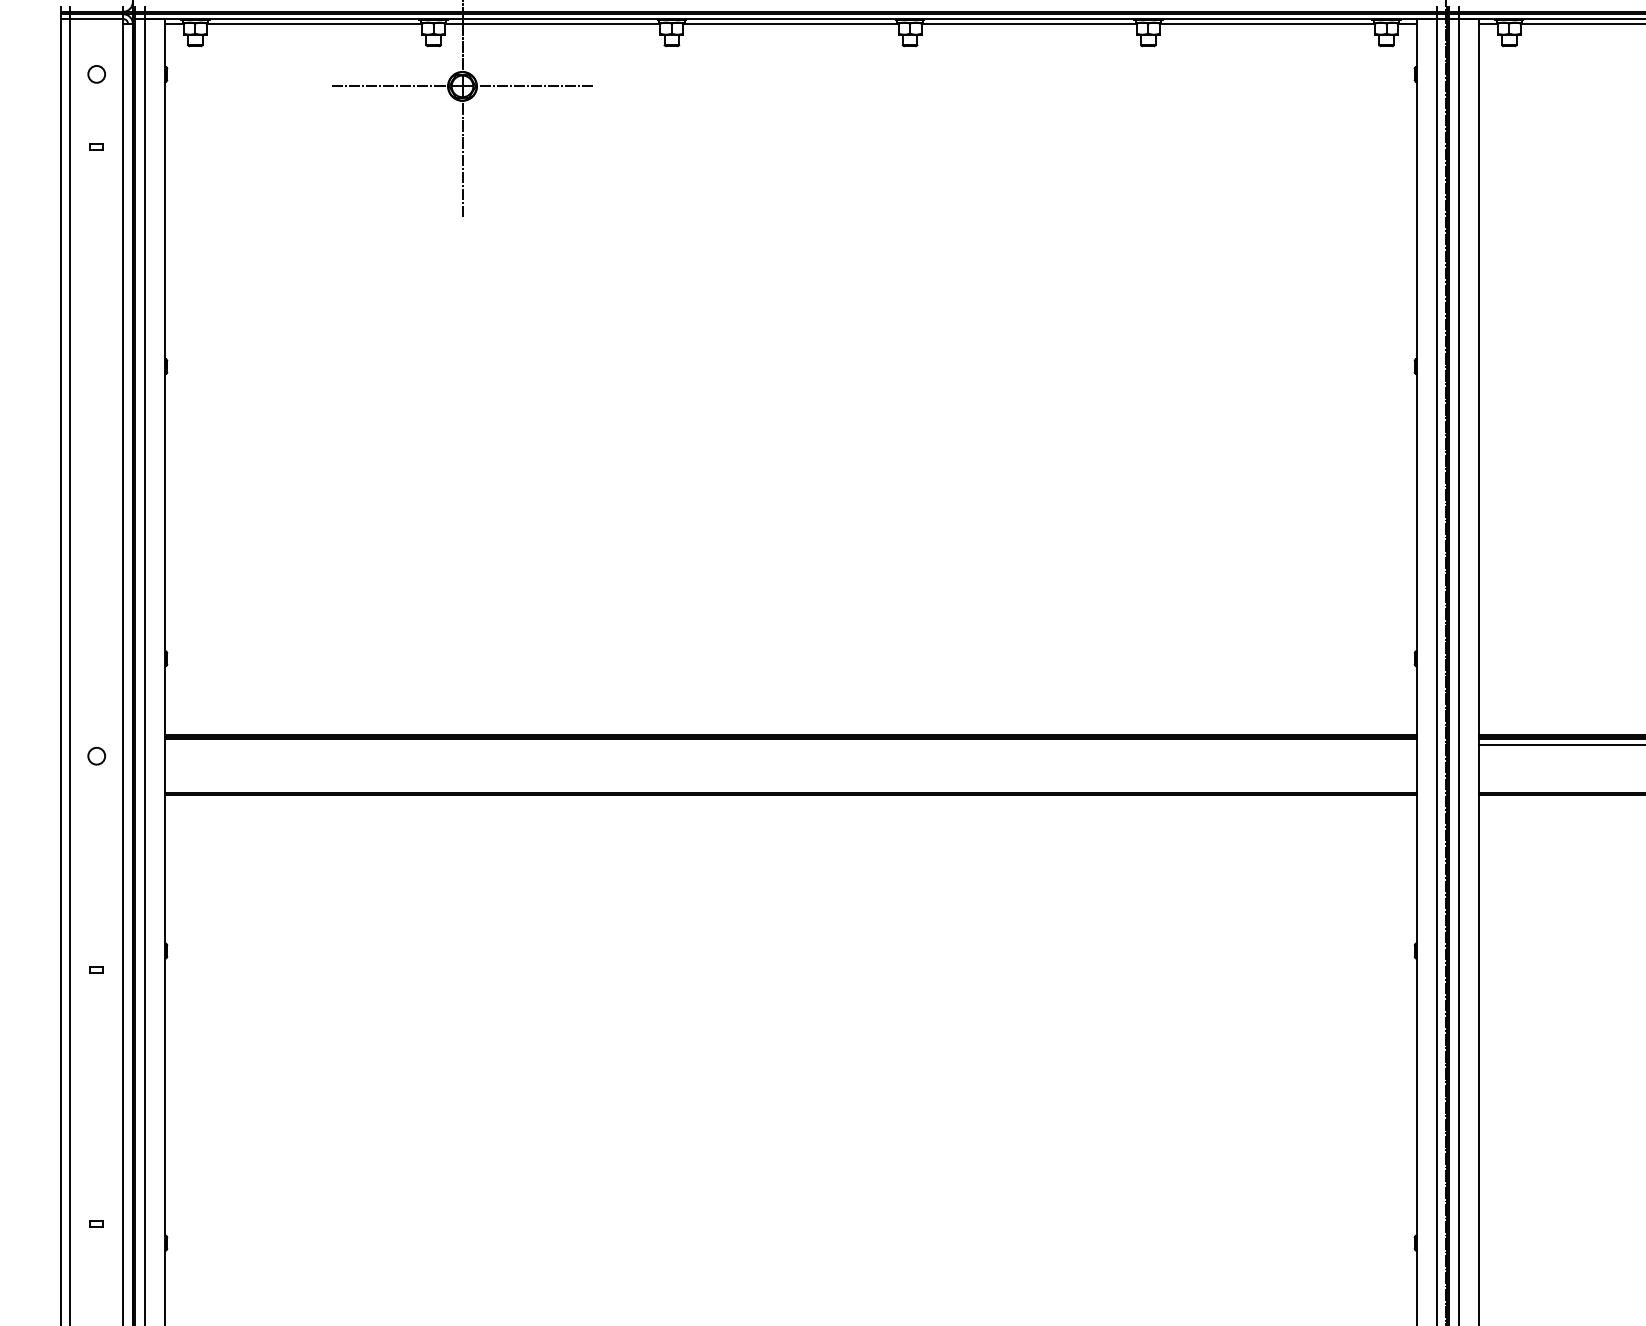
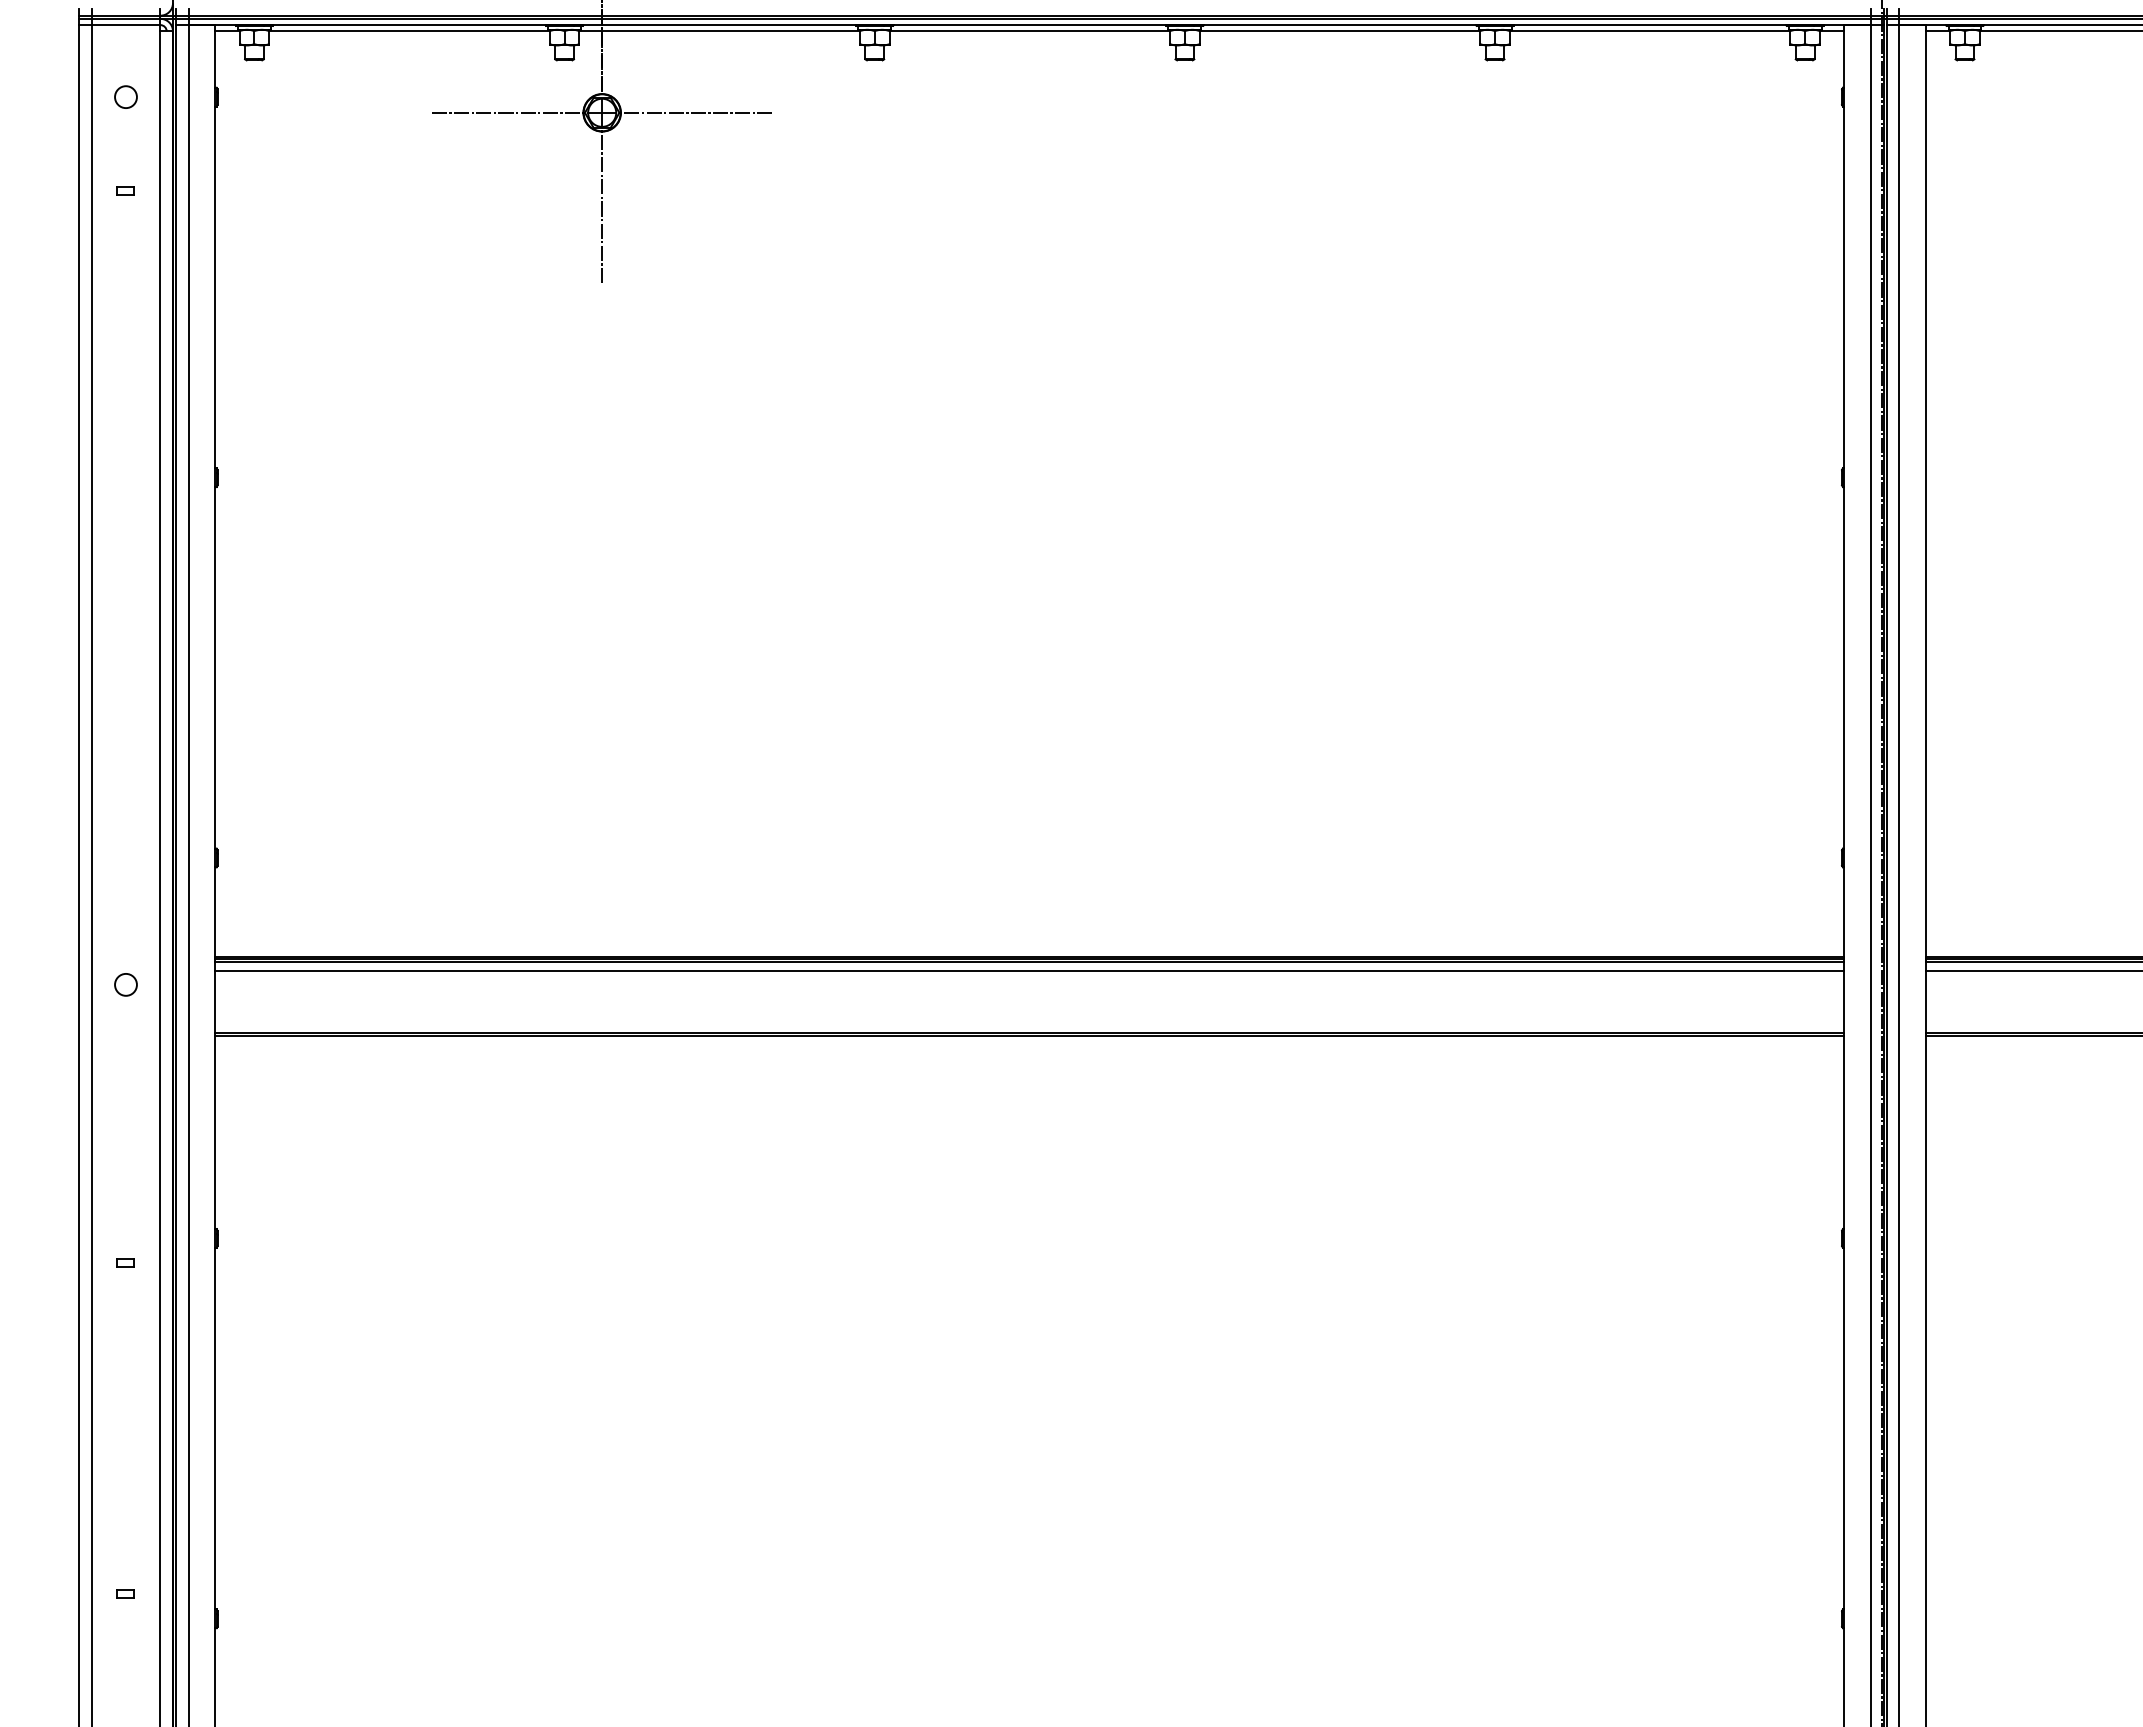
line: (790, 745) -> (1029, 970), added

